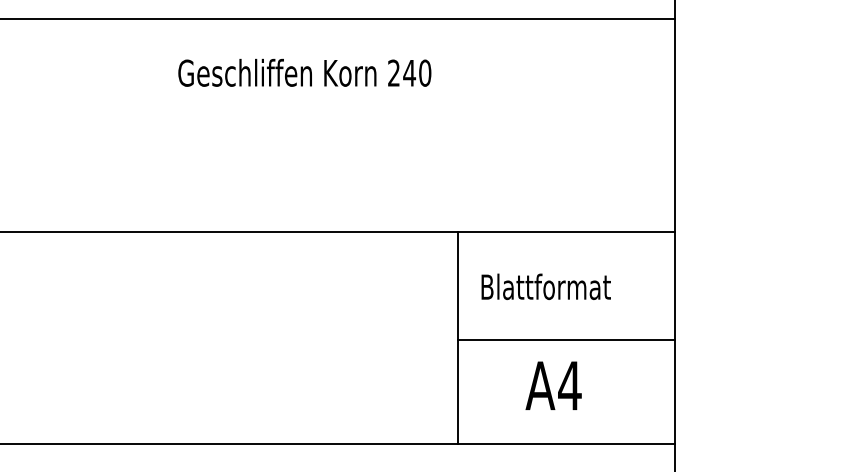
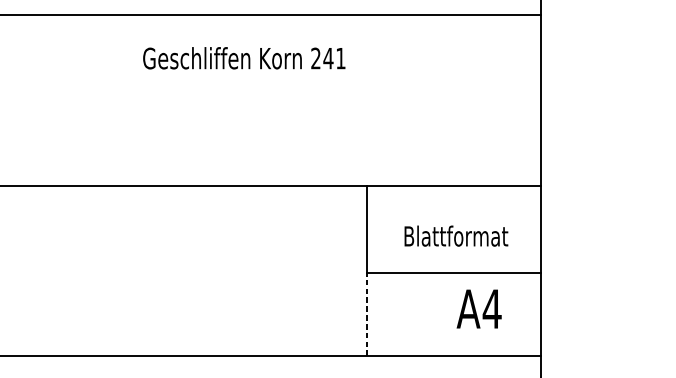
text: (425, 72) -> (341, 57), 240 -> 241
text: (545, 286) -> (455, 235), moved
text: (553, 385) -> (479, 308), moved
line: (458, 391) -> (367, 313), solid -> dashed

